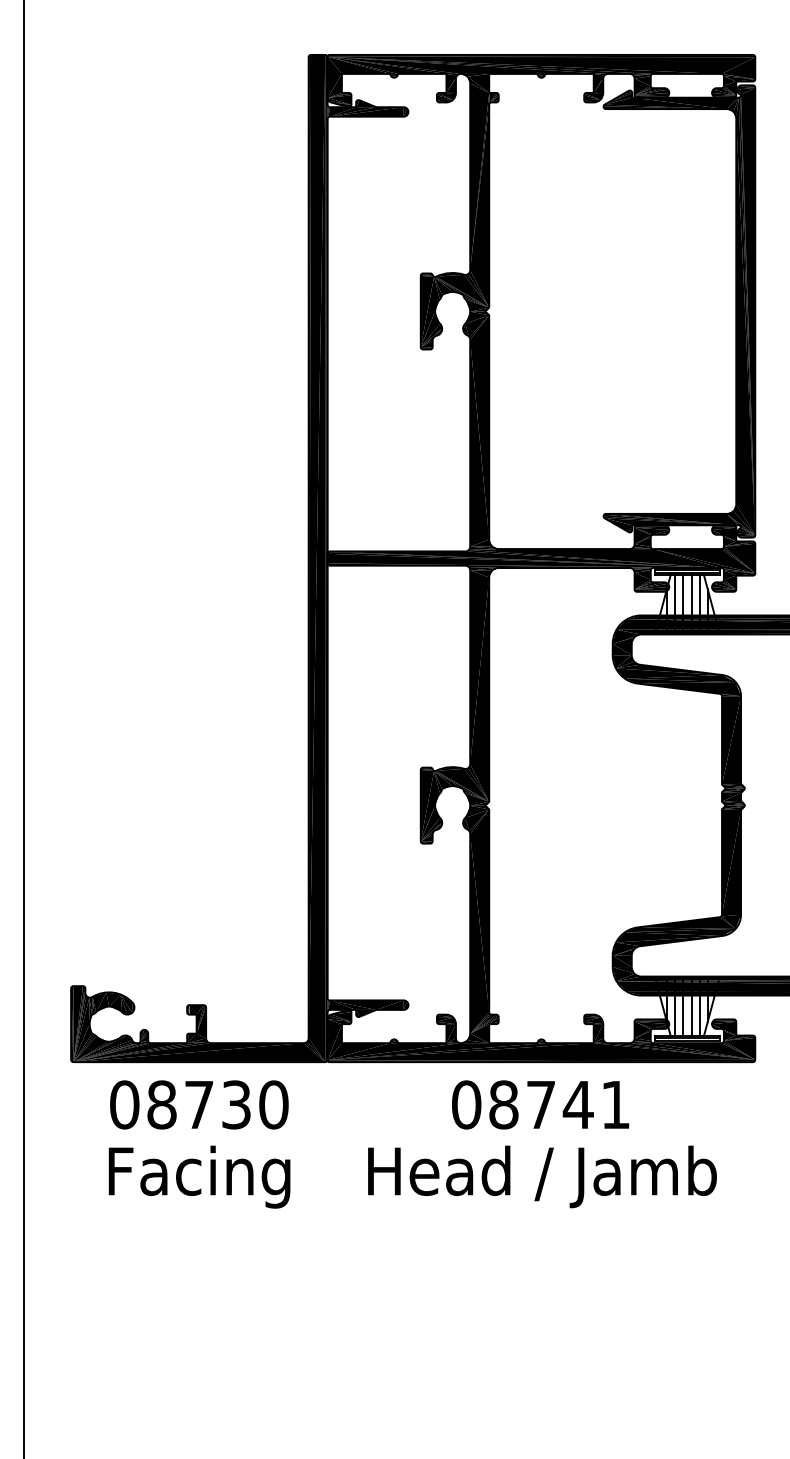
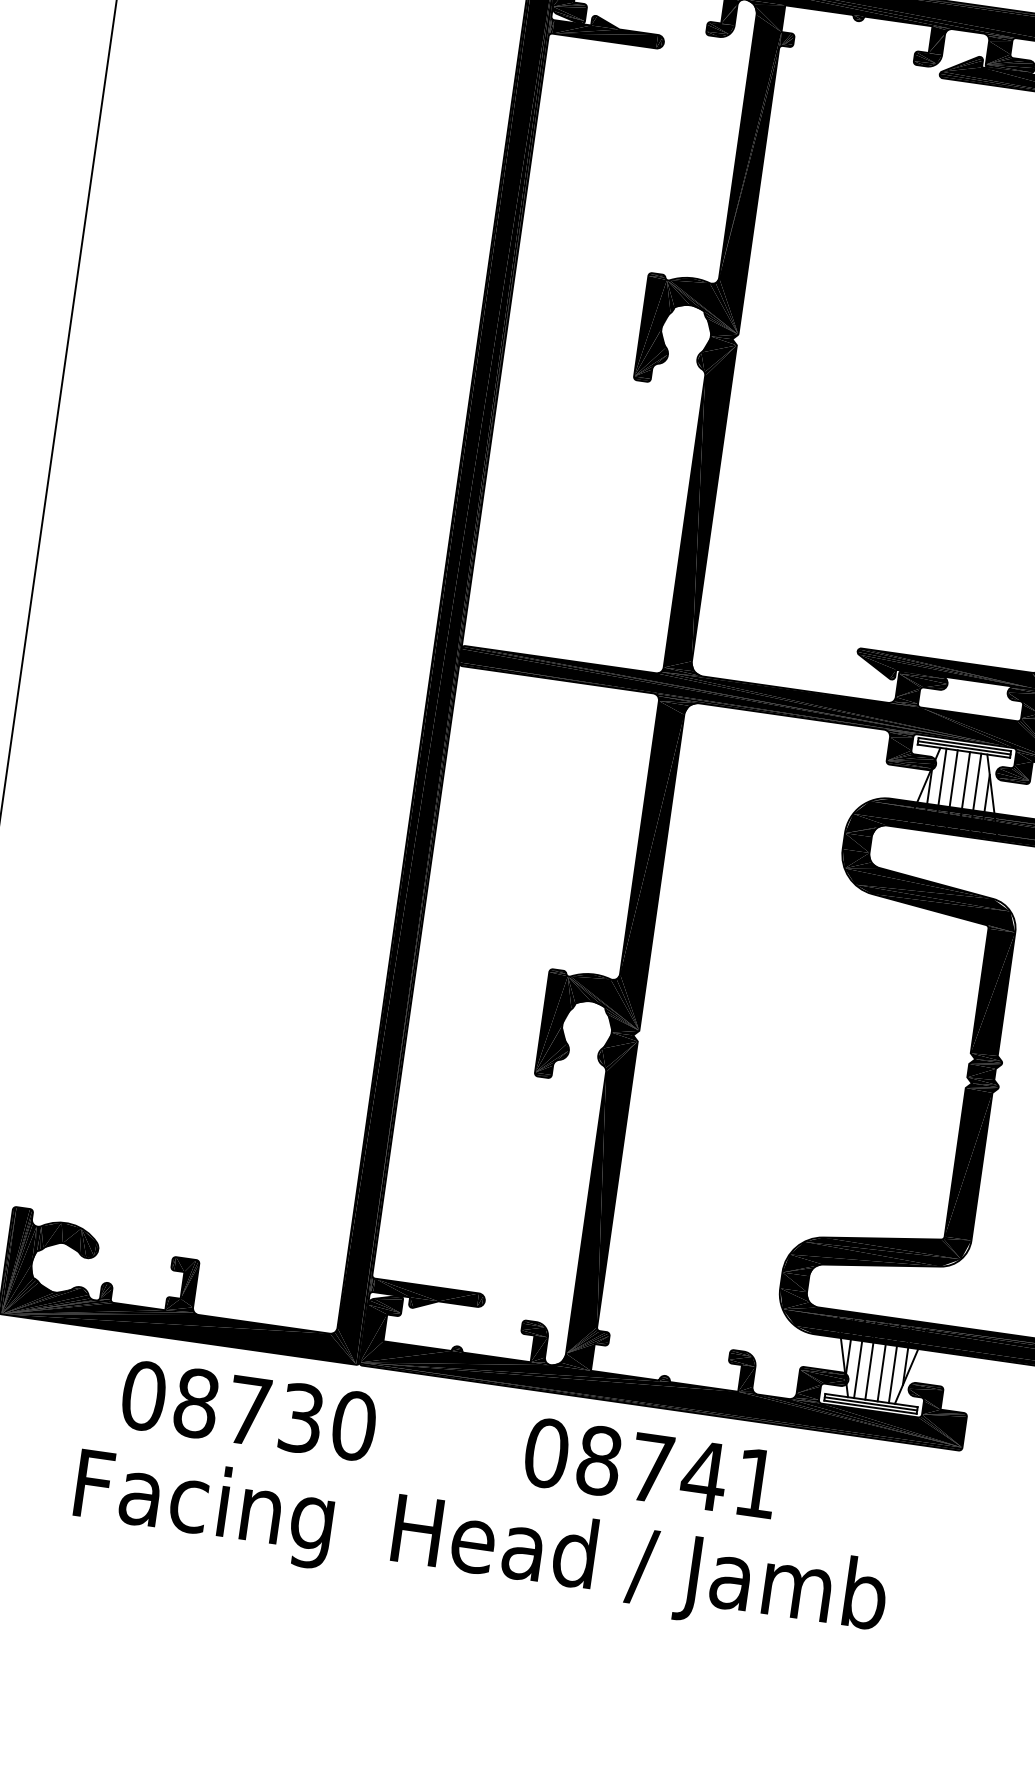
text: (199, 1104) -> (249, 1410), moved
text: (199, 1176) -> (203, 1507), moved

